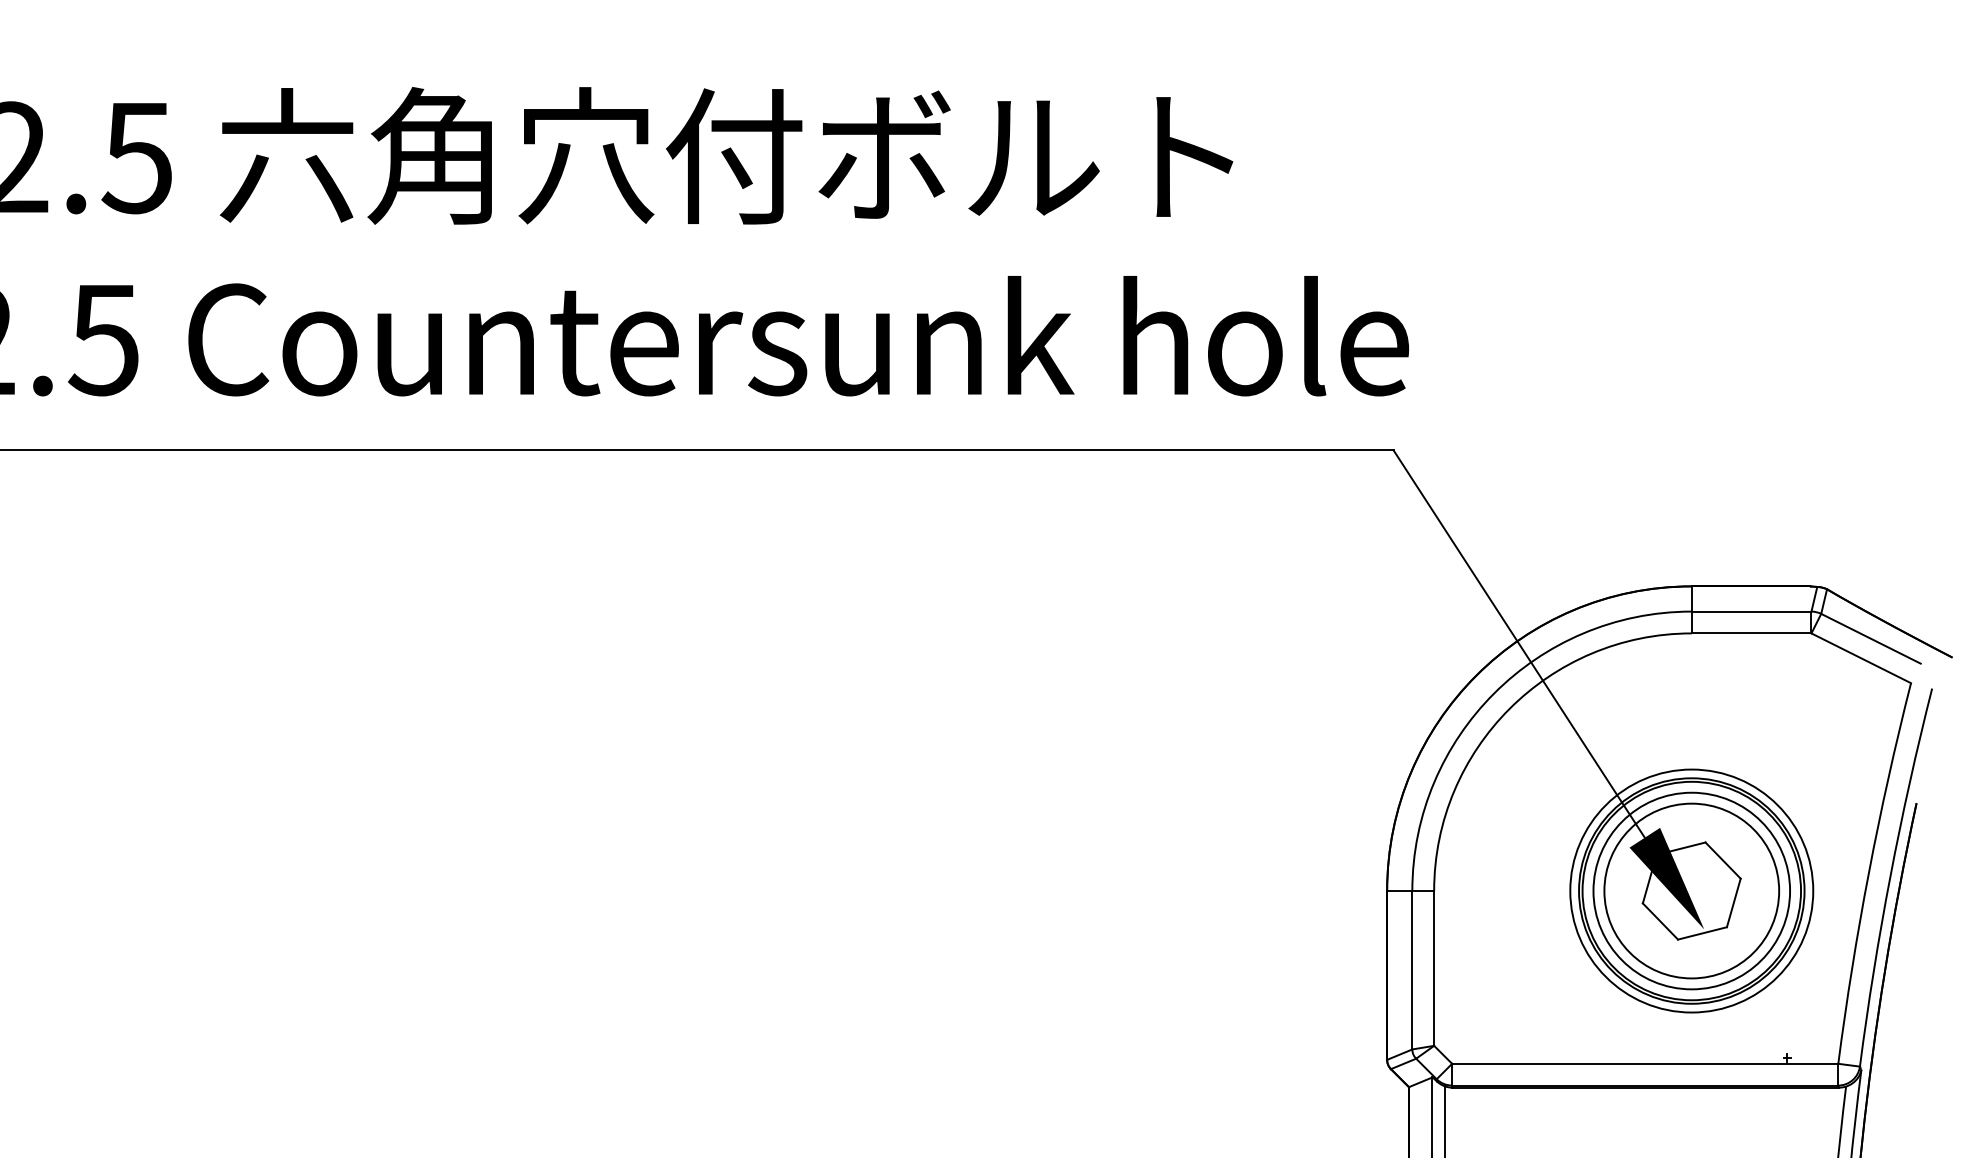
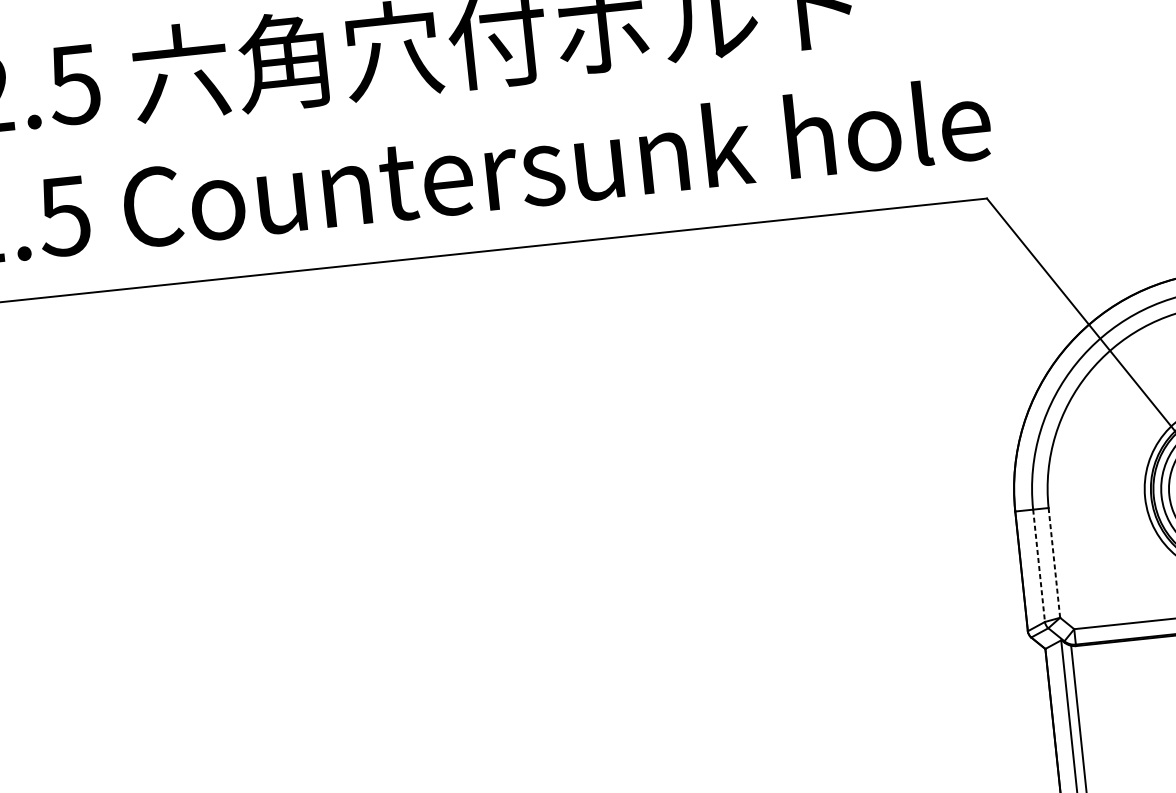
line: (1434, 967) -> (1054, 562), solid -> dashed
line: (1412, 970) -> (1039, 565), solid -> dashed

